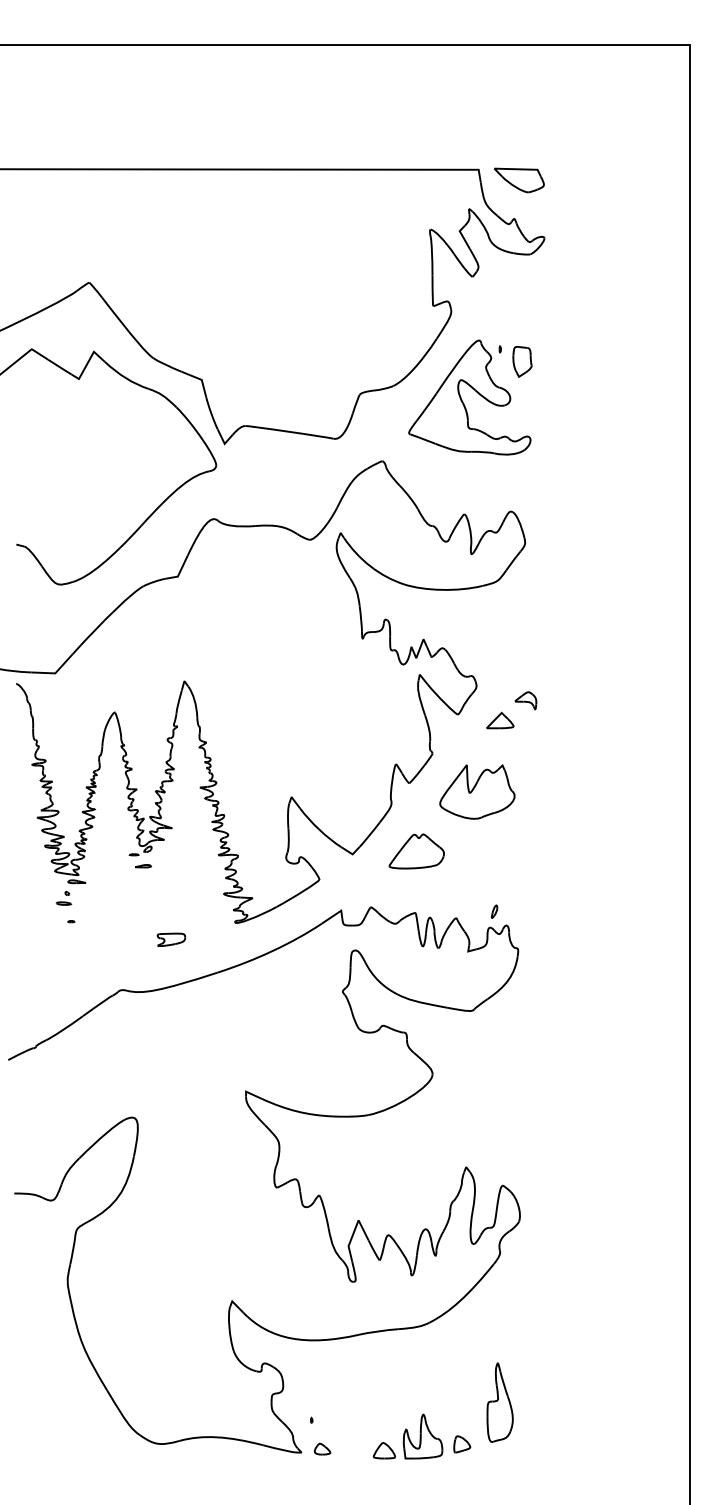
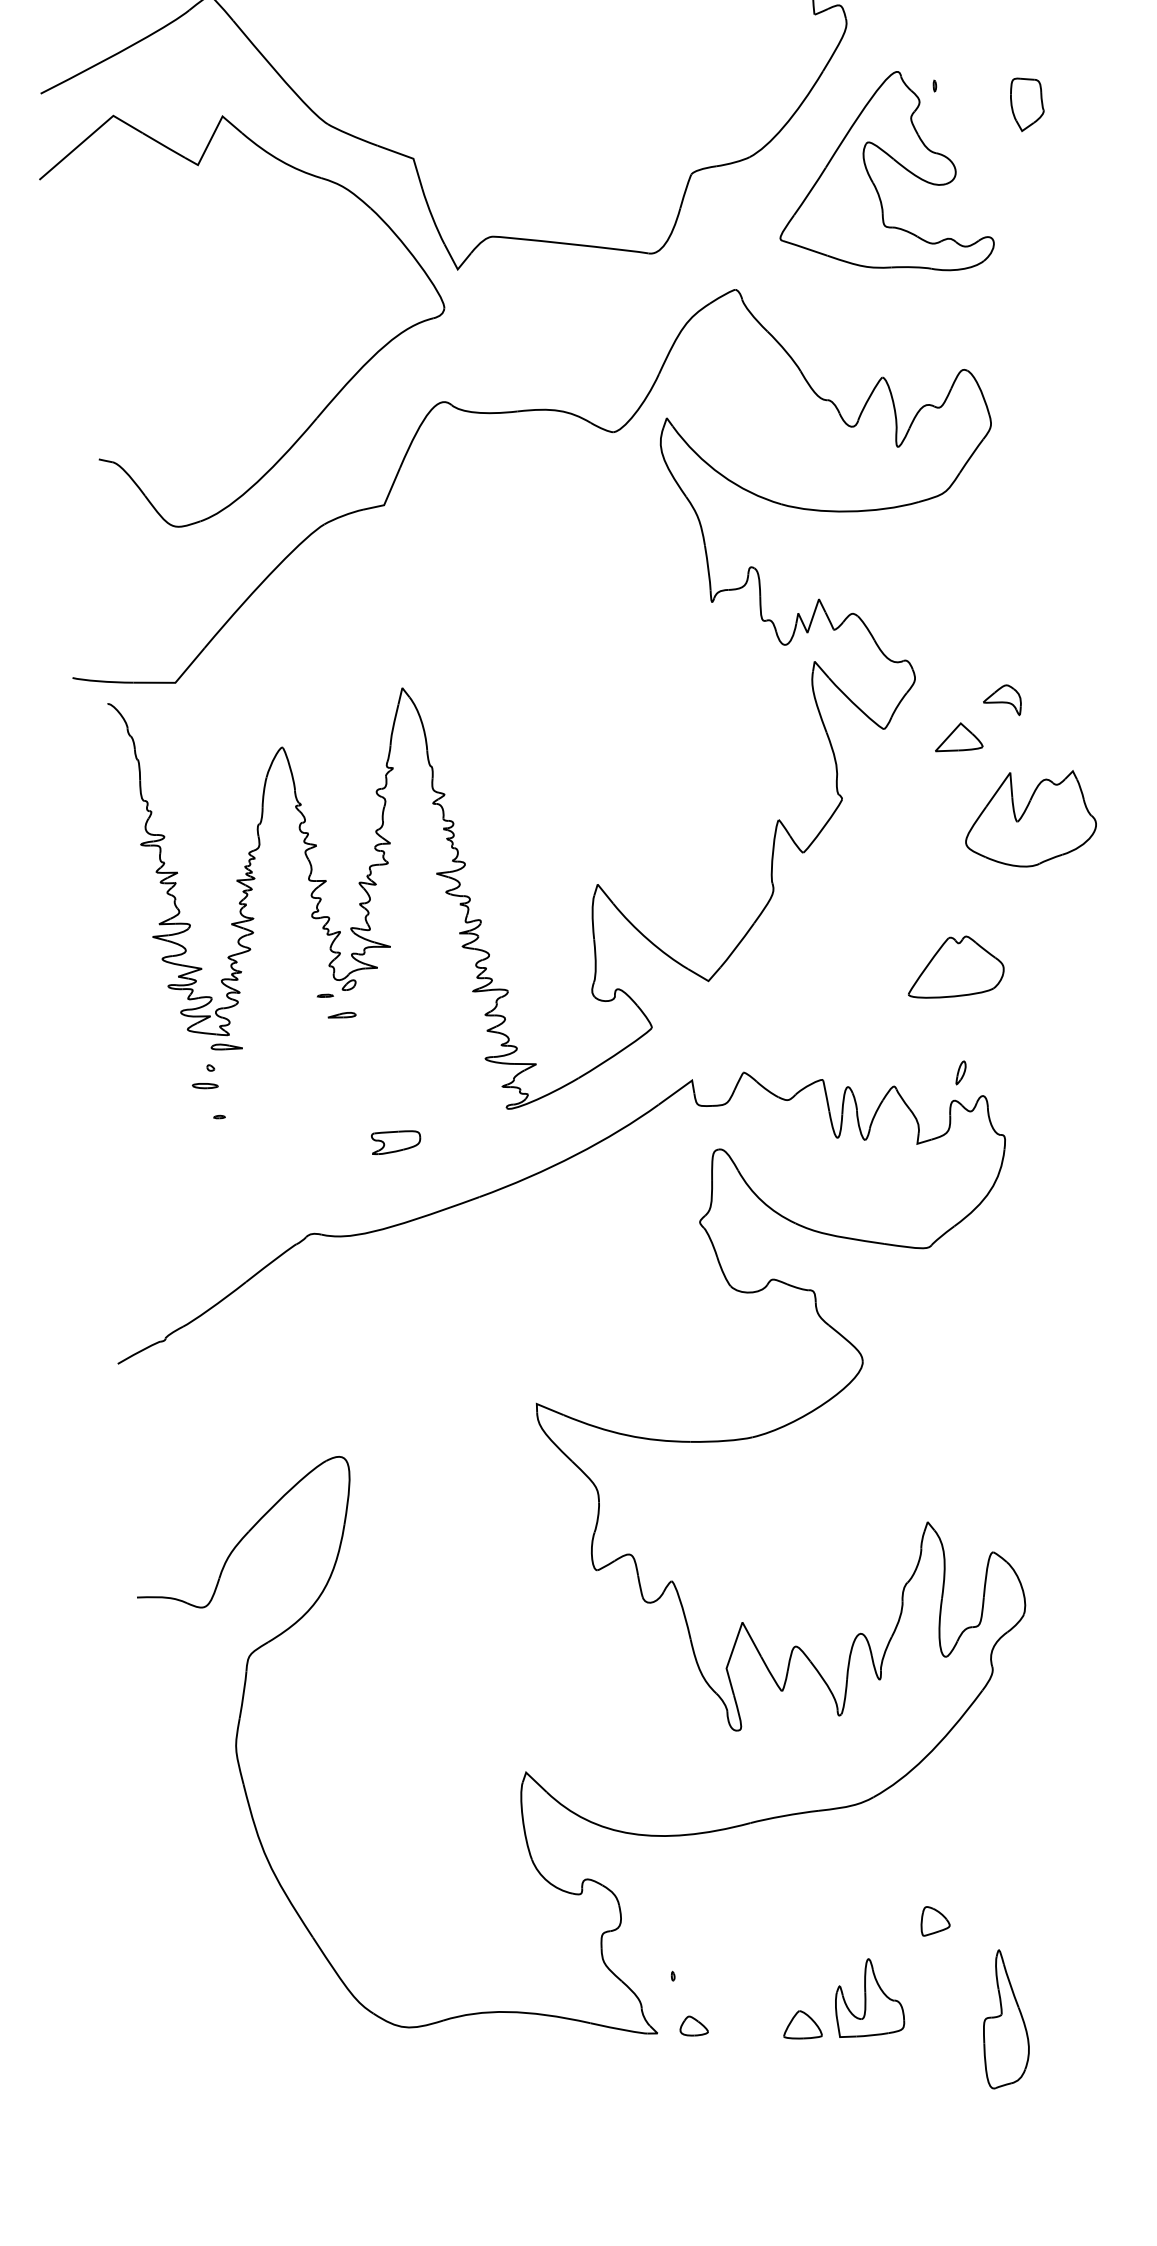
part: (522, 361) -> (1027, 103), moved
part: (477, 791) -> (1030, 818), moved
part: (416, 851) -> (955, 966), moved
part: (499, 1402) -> (1004, 2018), moved
part: (462, 1444) -> (935, 1921), moved

